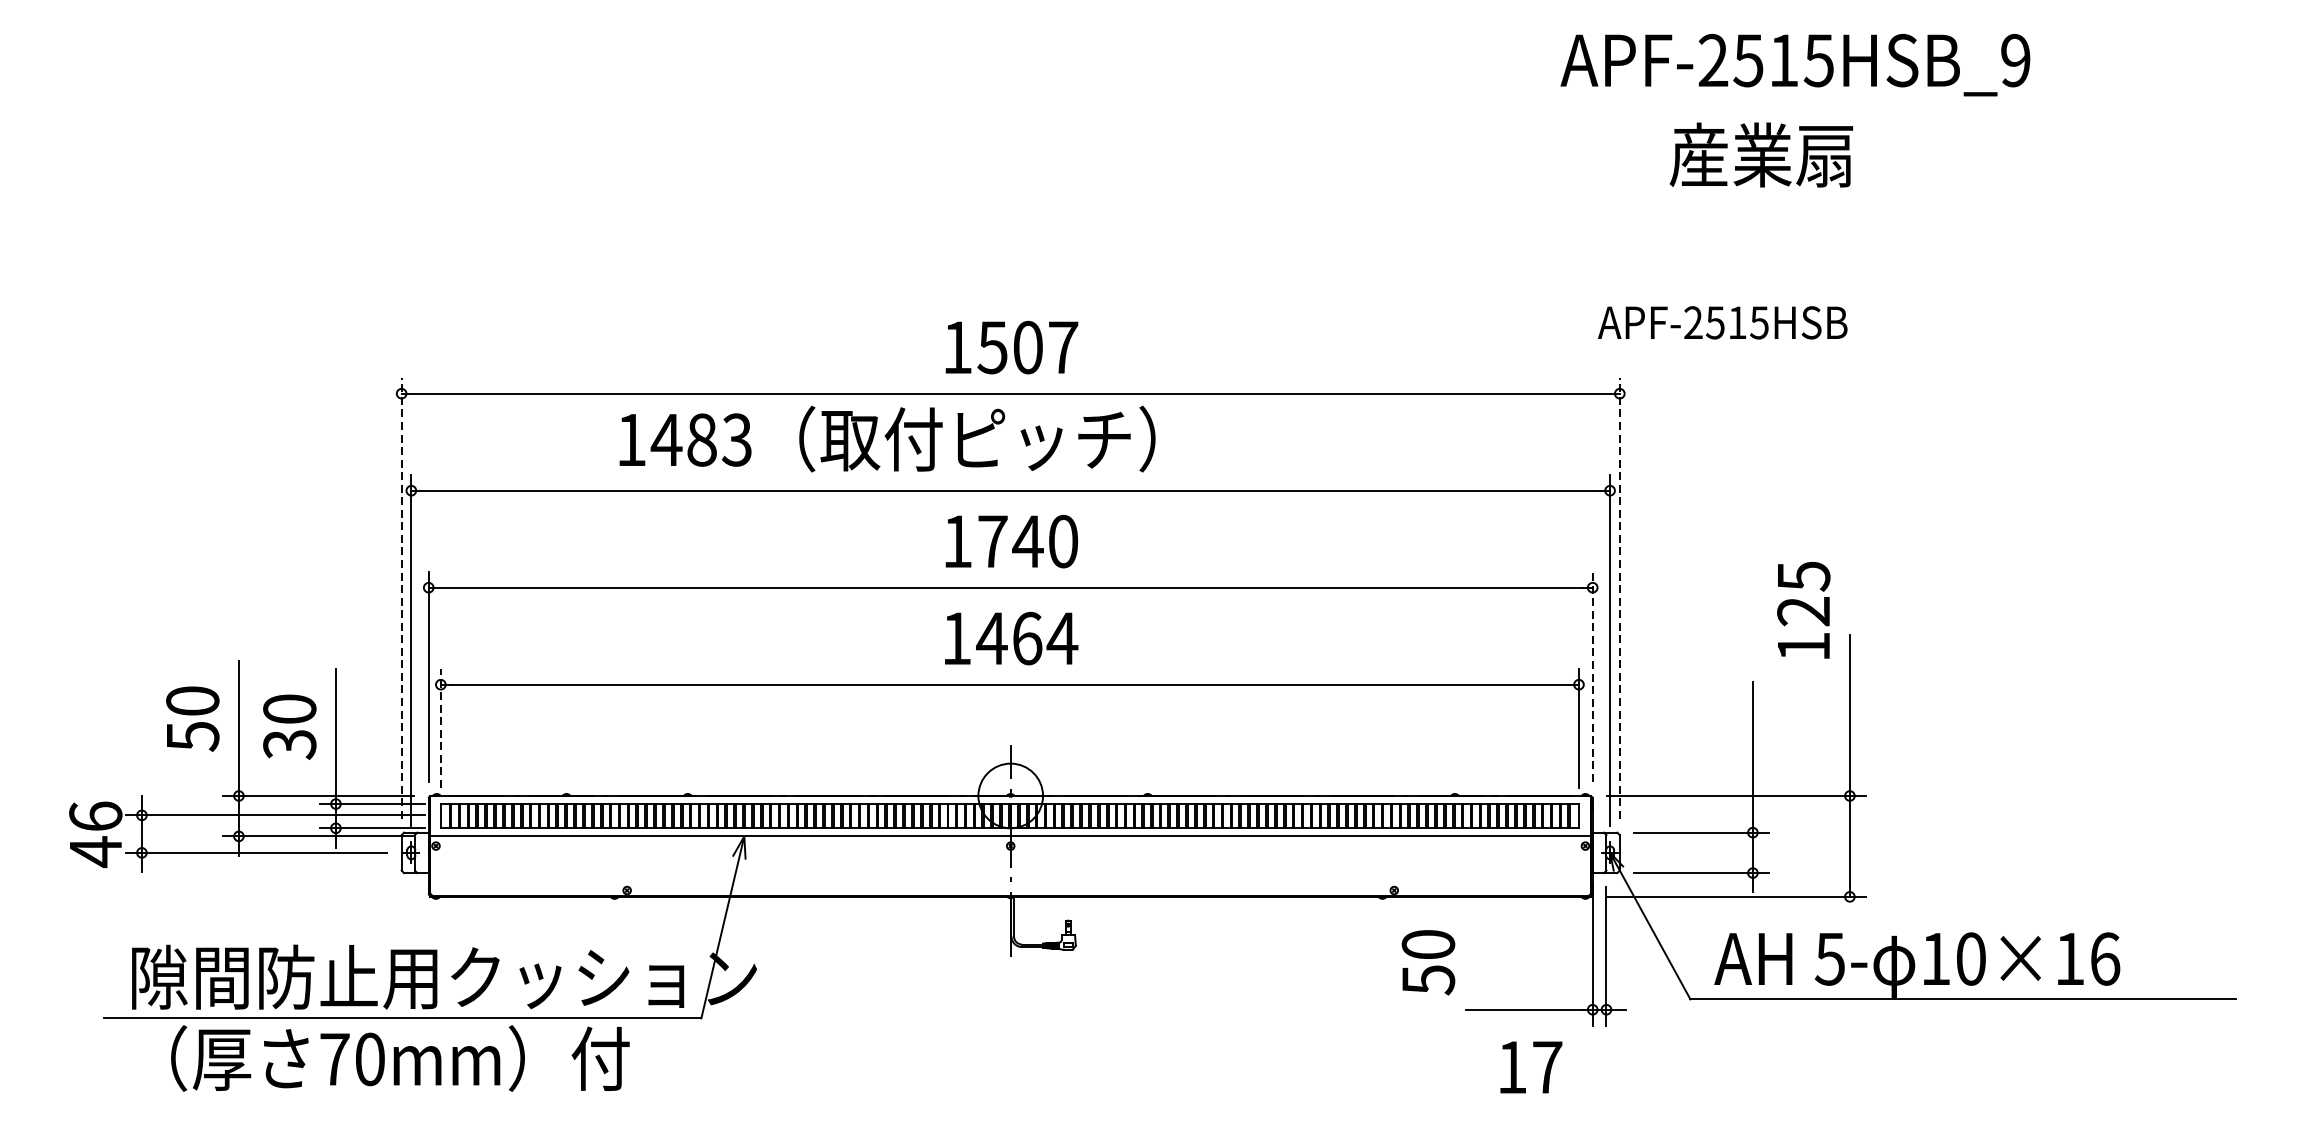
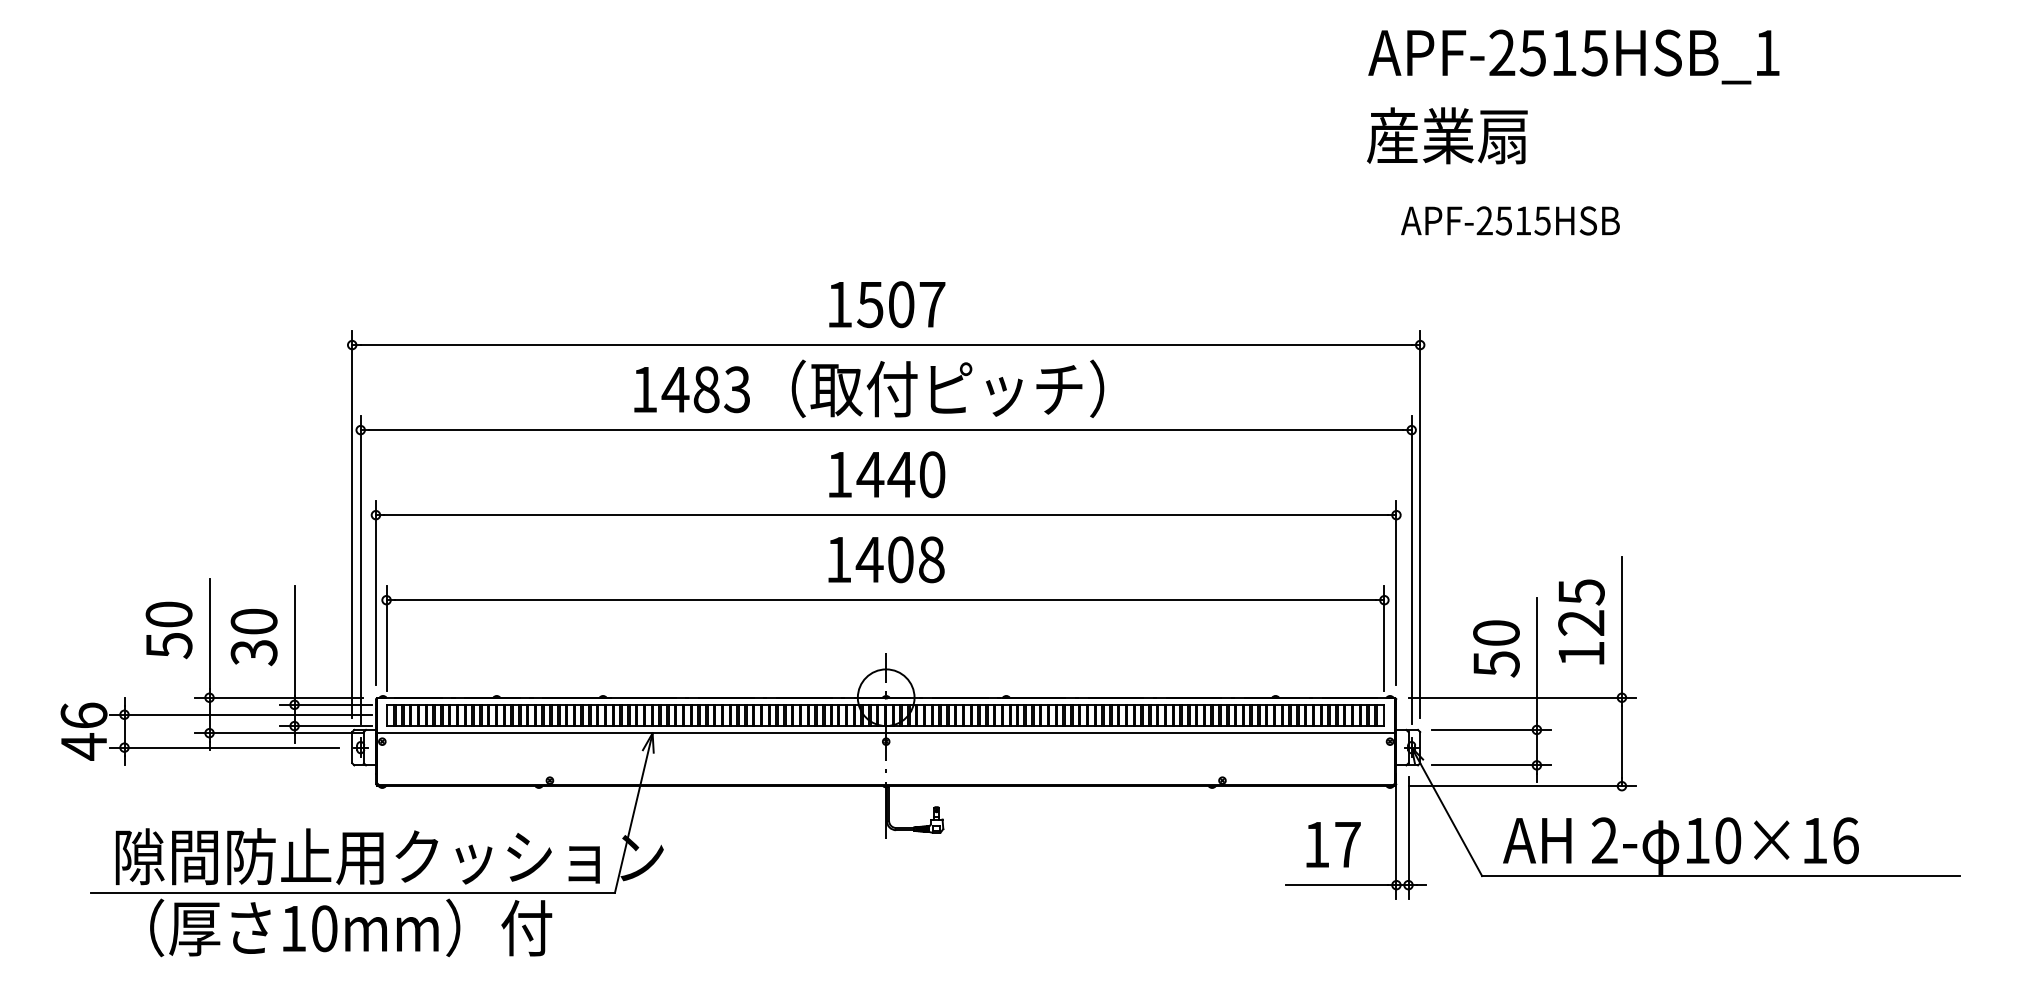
text: (2014, 59) -> (1766, 52), APF-2515HSB_9 -> APF-2515HSB_1
text: (1761, 154) -> (1447, 135), moved
text: (1722, 322) -> (1510, 220), moved
text: (887, 438) -> (869, 388), moved
text: (992, 541) -> (870, 474), 1740 -> 1440
line: (401, 597) -> (352, 523), dashed -> solid
line: (1620, 597) -> (1420, 523), dashed -> solid
text: (1803, 609) -> (1581, 621), moved
text: (1045, 638) -> (916, 559), 1464 -> 1408
line: (1592, 675) -> (1396, 592), dashed -> solid
line: (440, 727) -> (386, 637), dashed -> solid
text: (1830, 958) -> (1604, 840), 5- -> 2-
text: (1428, 962) -> (1496, 648), moved
text: (334, 1059) -> (293, 928), 70mm -> 10mm
text: (1531, 1067) -> (1333, 844), moved

